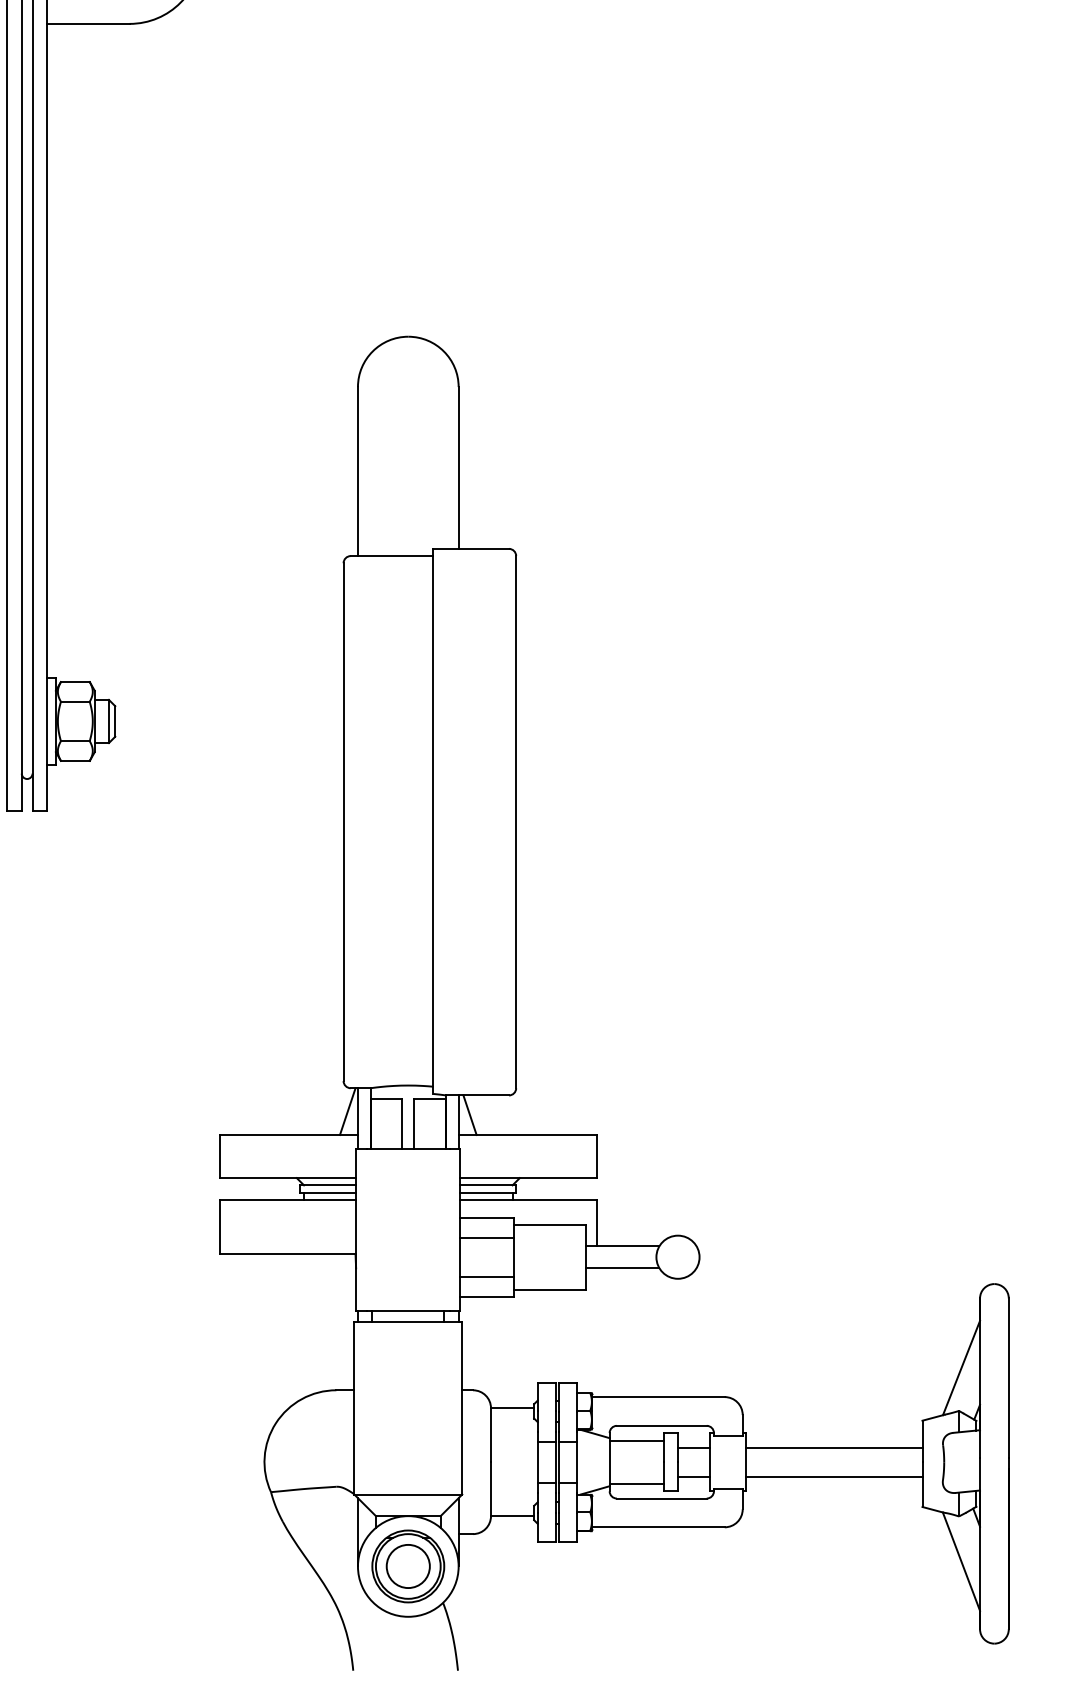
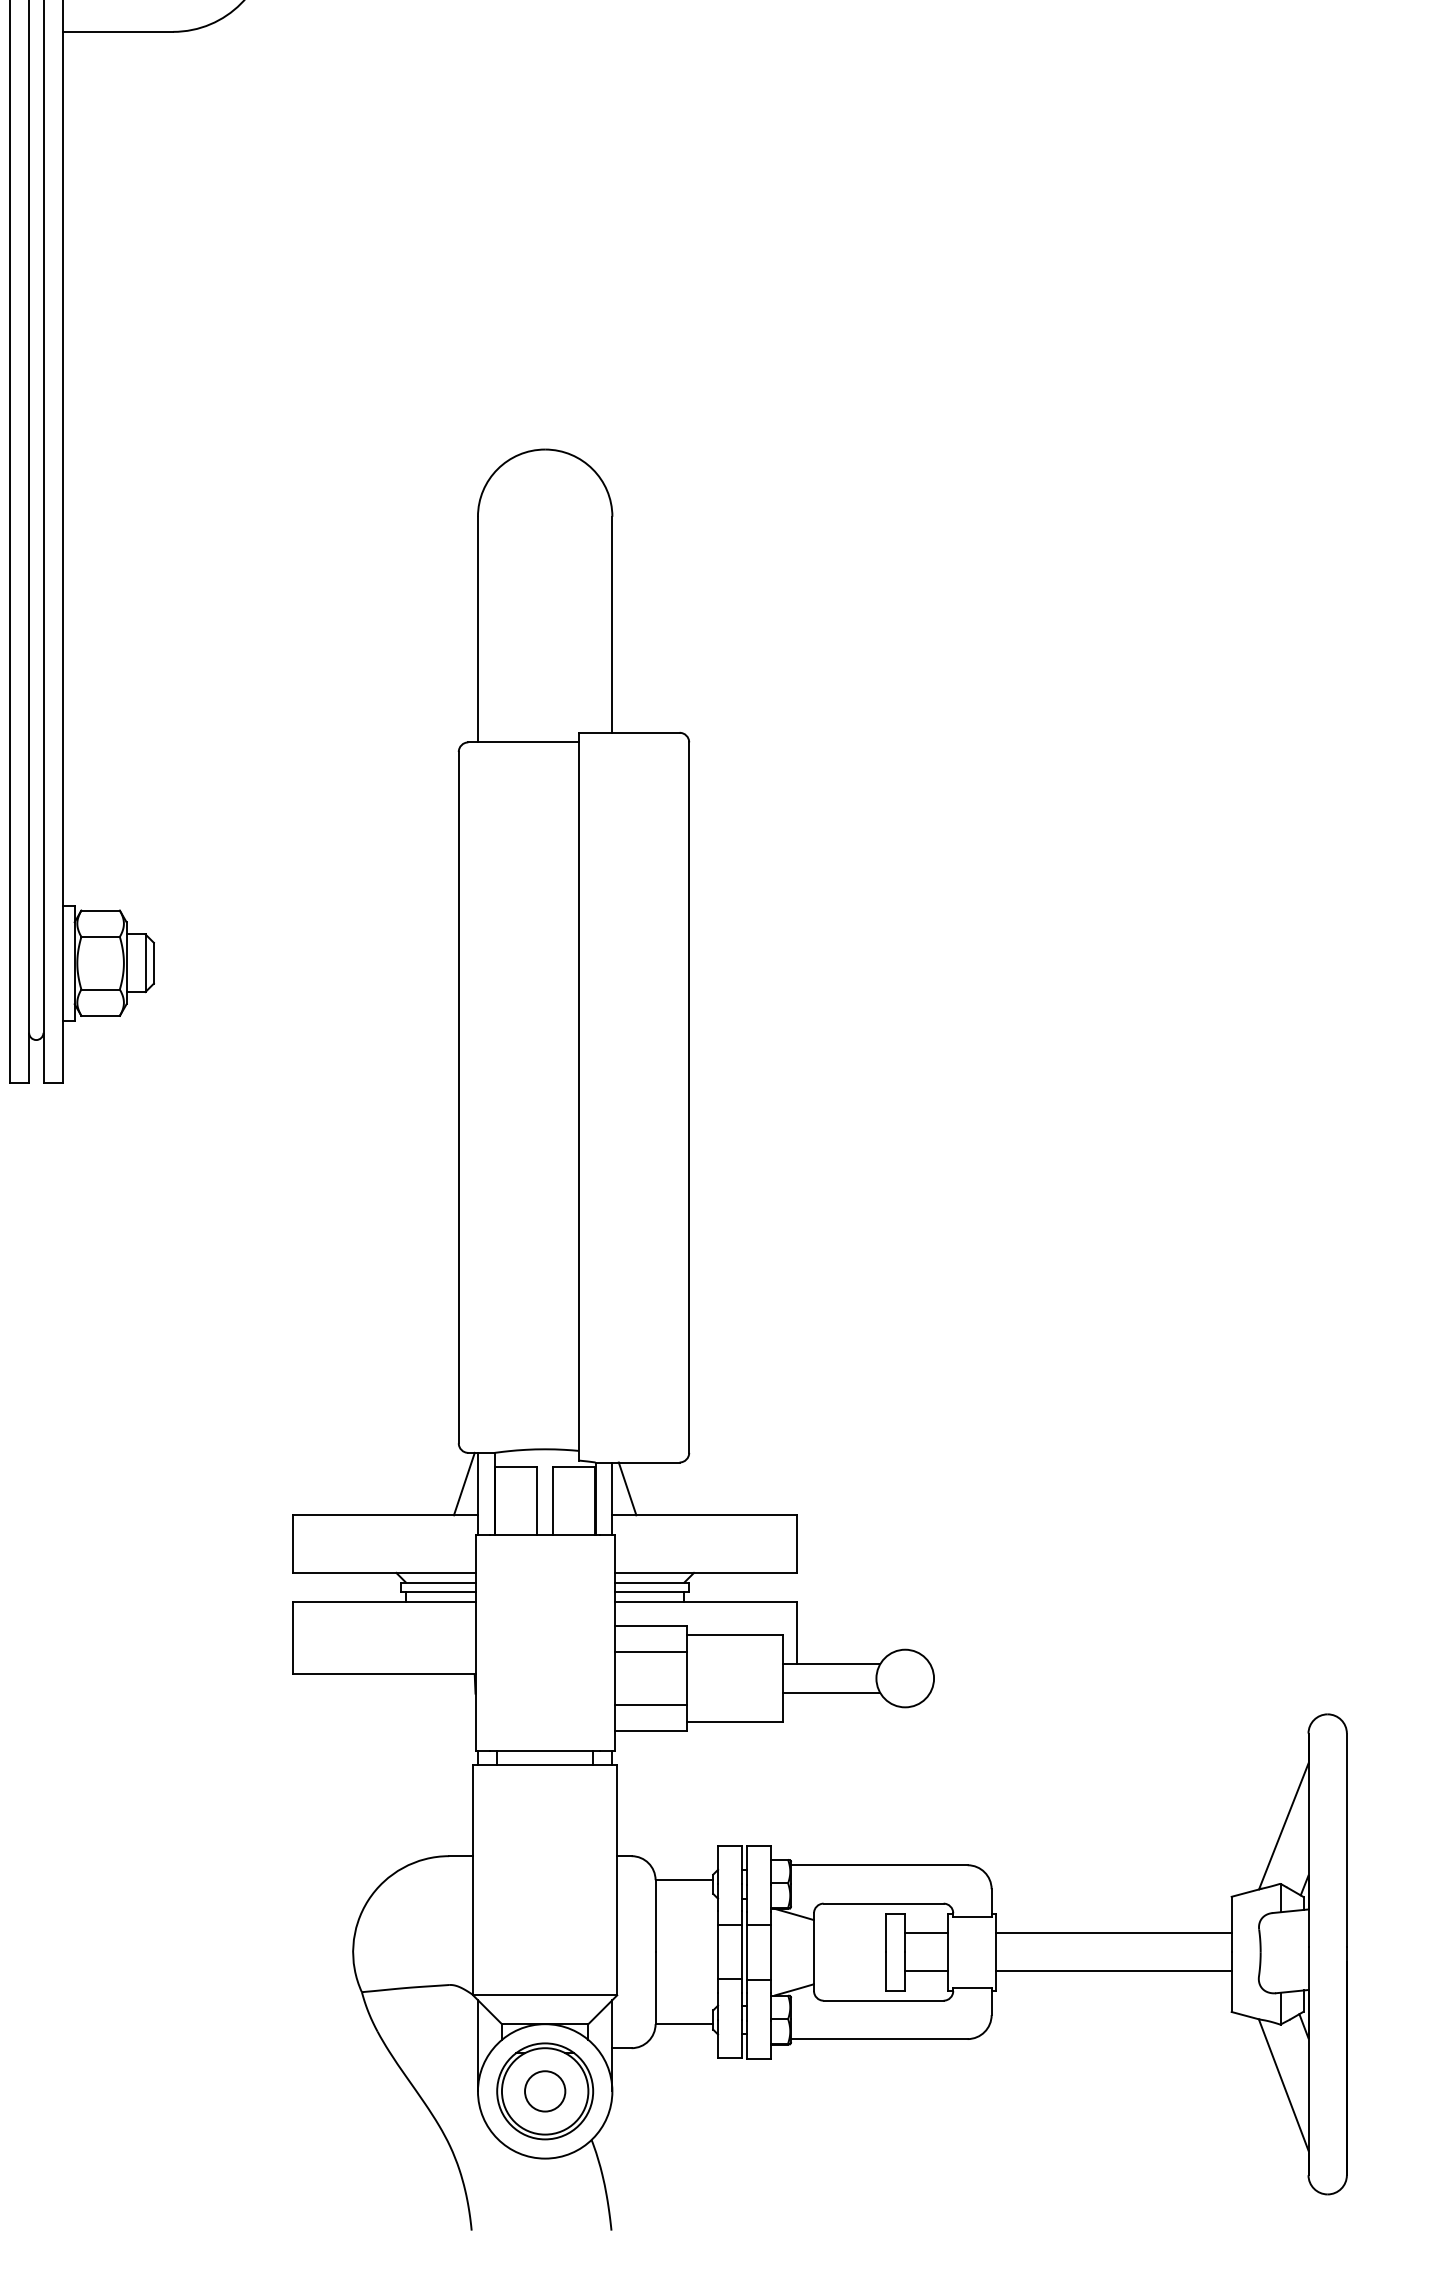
line: (636, 1440) -> (850, 1923), removed
line: (636, 1483) -> (850, 1980), removed
circle: (407, 1566) -> (544, 2091), size x0.7

